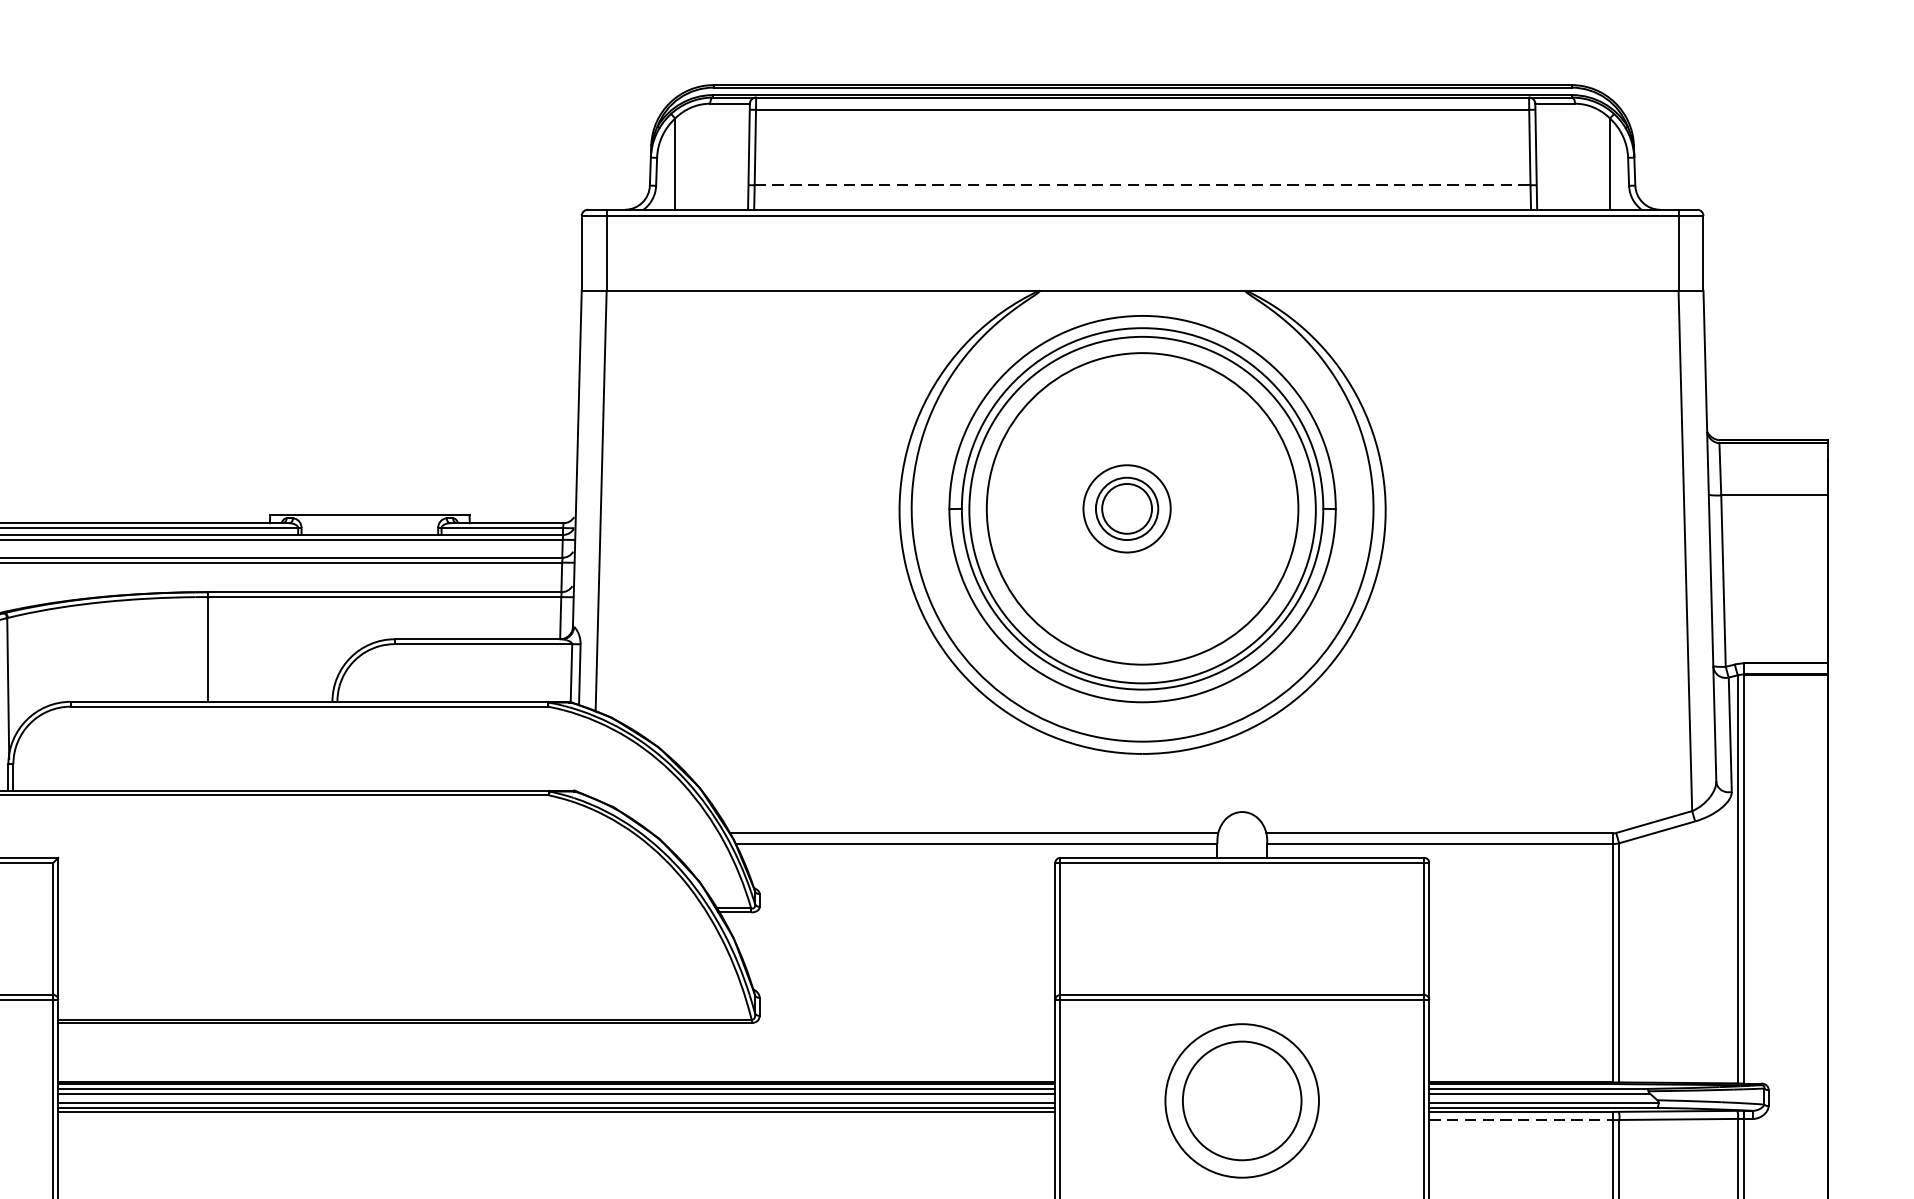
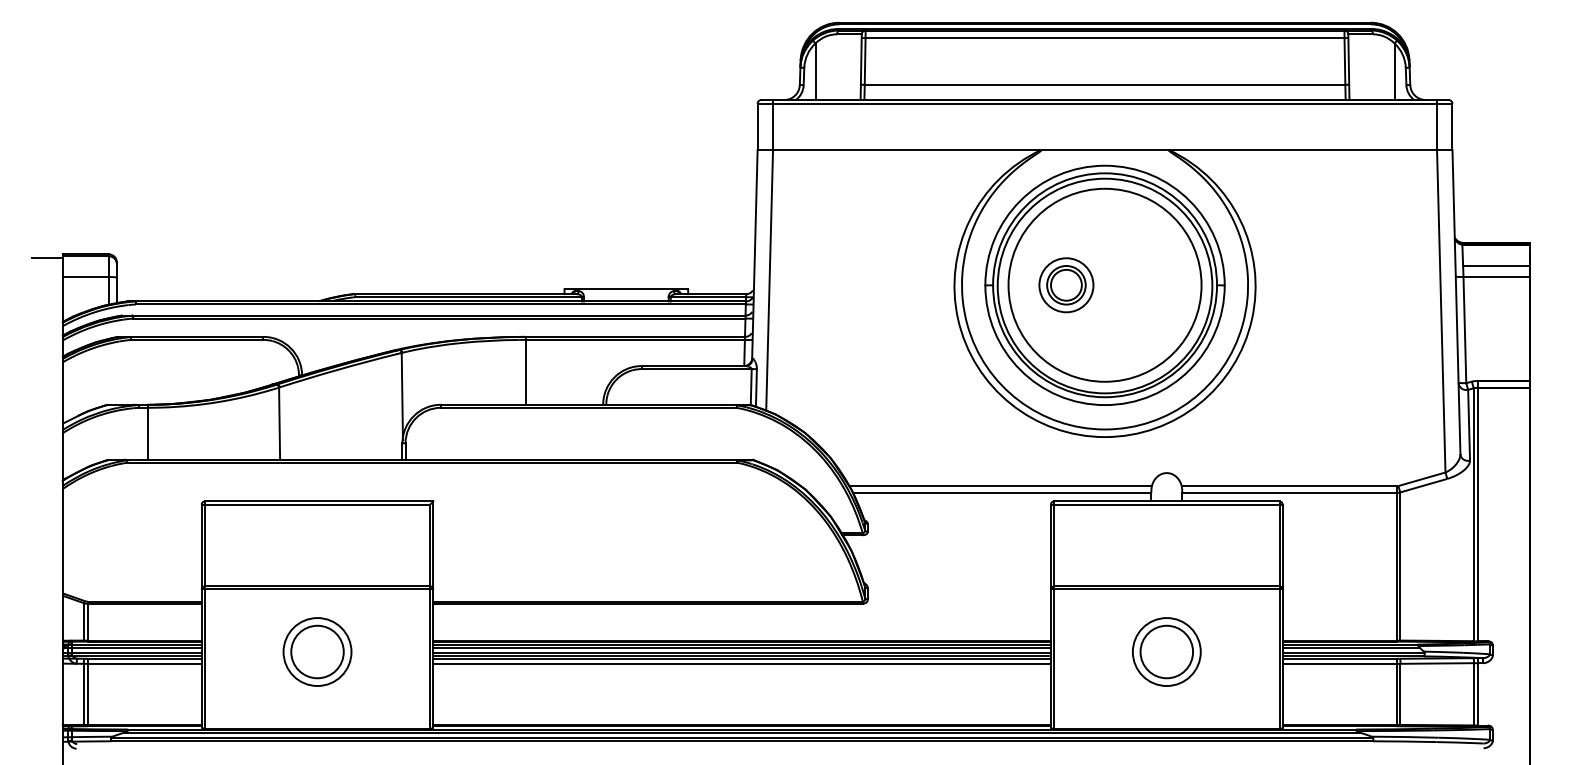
line: (1143, 184) -> (1105, 84), dashed -> solid
line: (1774, 476) -> (1496, 265), added
part: (1127, 509) -> (1066, 285), moved
part: (1241, 1100) -> (1166, 651), size x0.71
line: (557, 1119) -> (742, 663), added
line: (1521, 1119) -> (1339, 663), dashed -> solid

